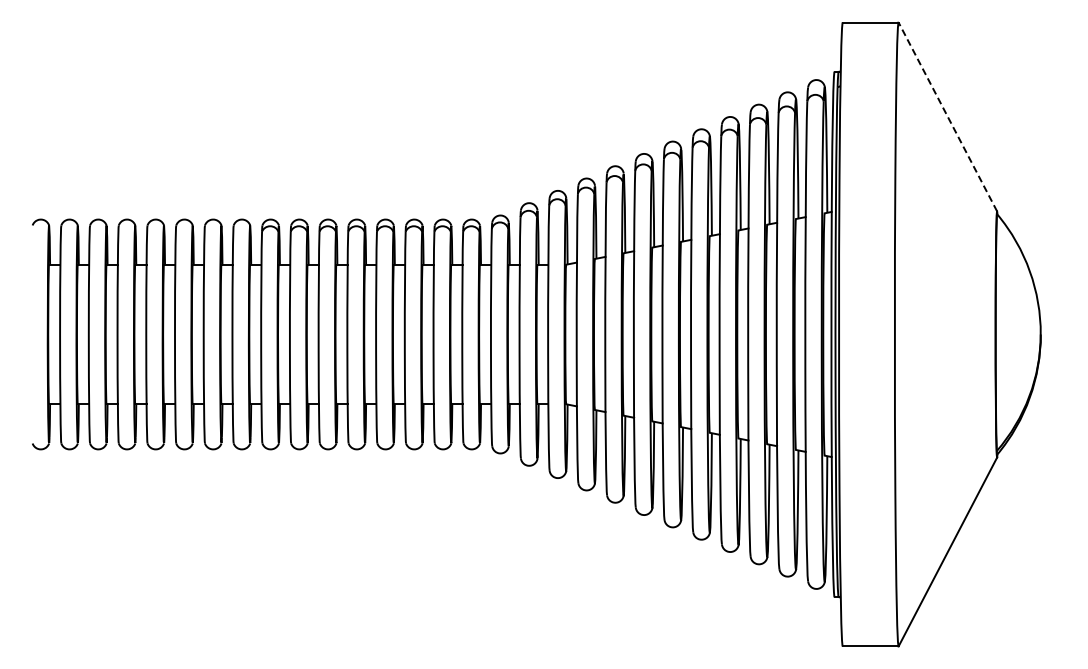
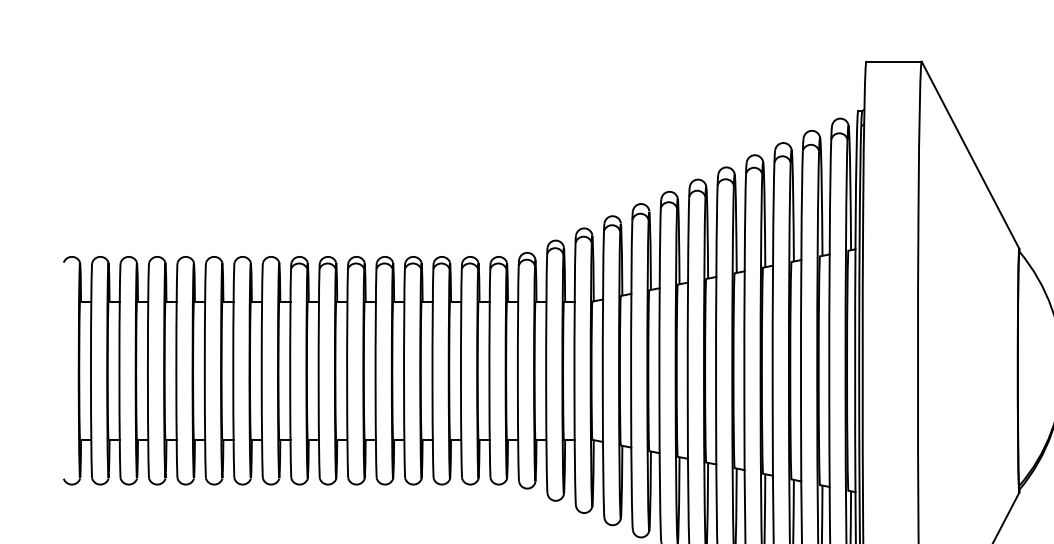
line: (947, 116) -> (970, 154), dashed -> solid

